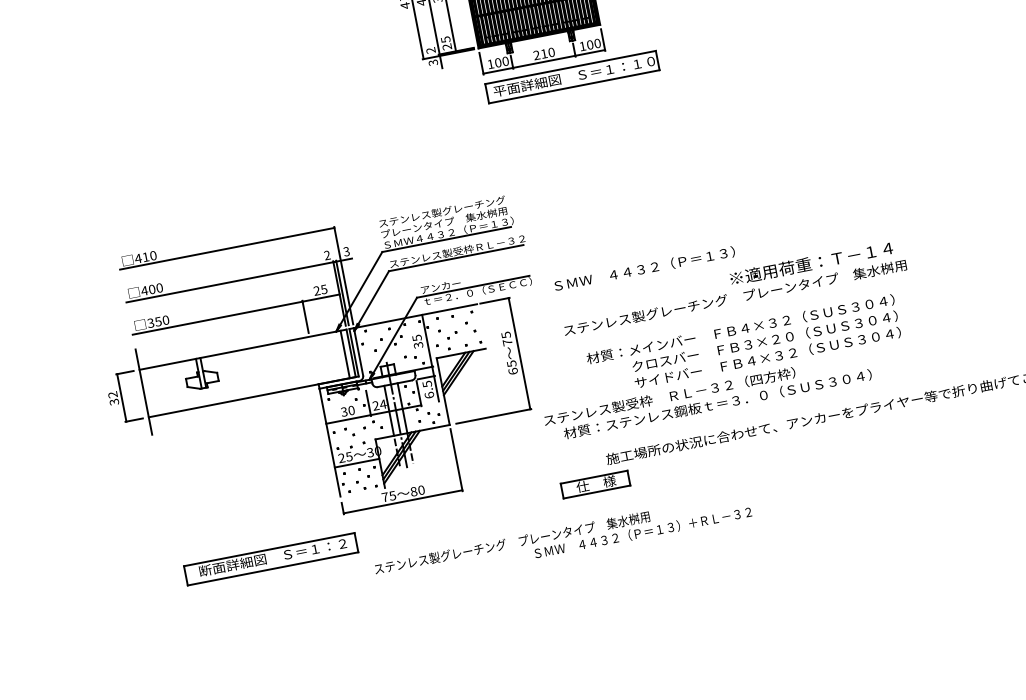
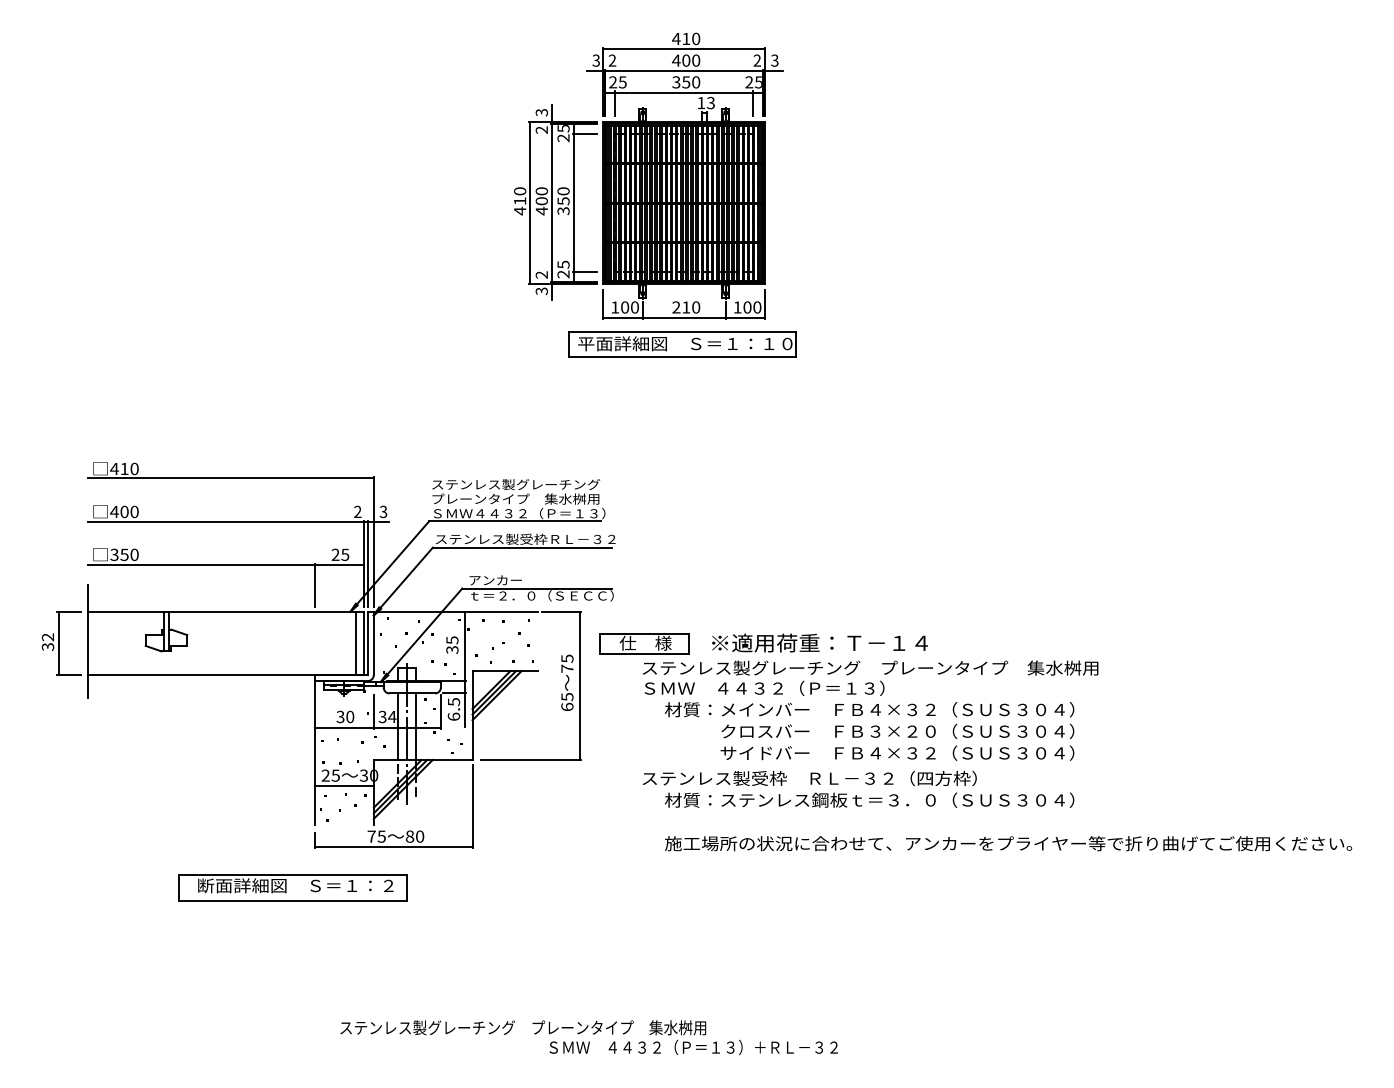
line: (462, 42) -> (584, 272), added
part: (572, 77) -> (682, 344), moved
text: (811, 263) -> (819, 642), moved
text: (644, 268) -> (764, 687), moved
text: (707, 397) -> (858, 788), moved
text: (375, 406) -> (382, 717), 24 -> 34
part: (595, 484) -> (644, 643), moved
text: (562, 540) -> (588, 1037), moved
part: (270, 559) -> (292, 887), moved

